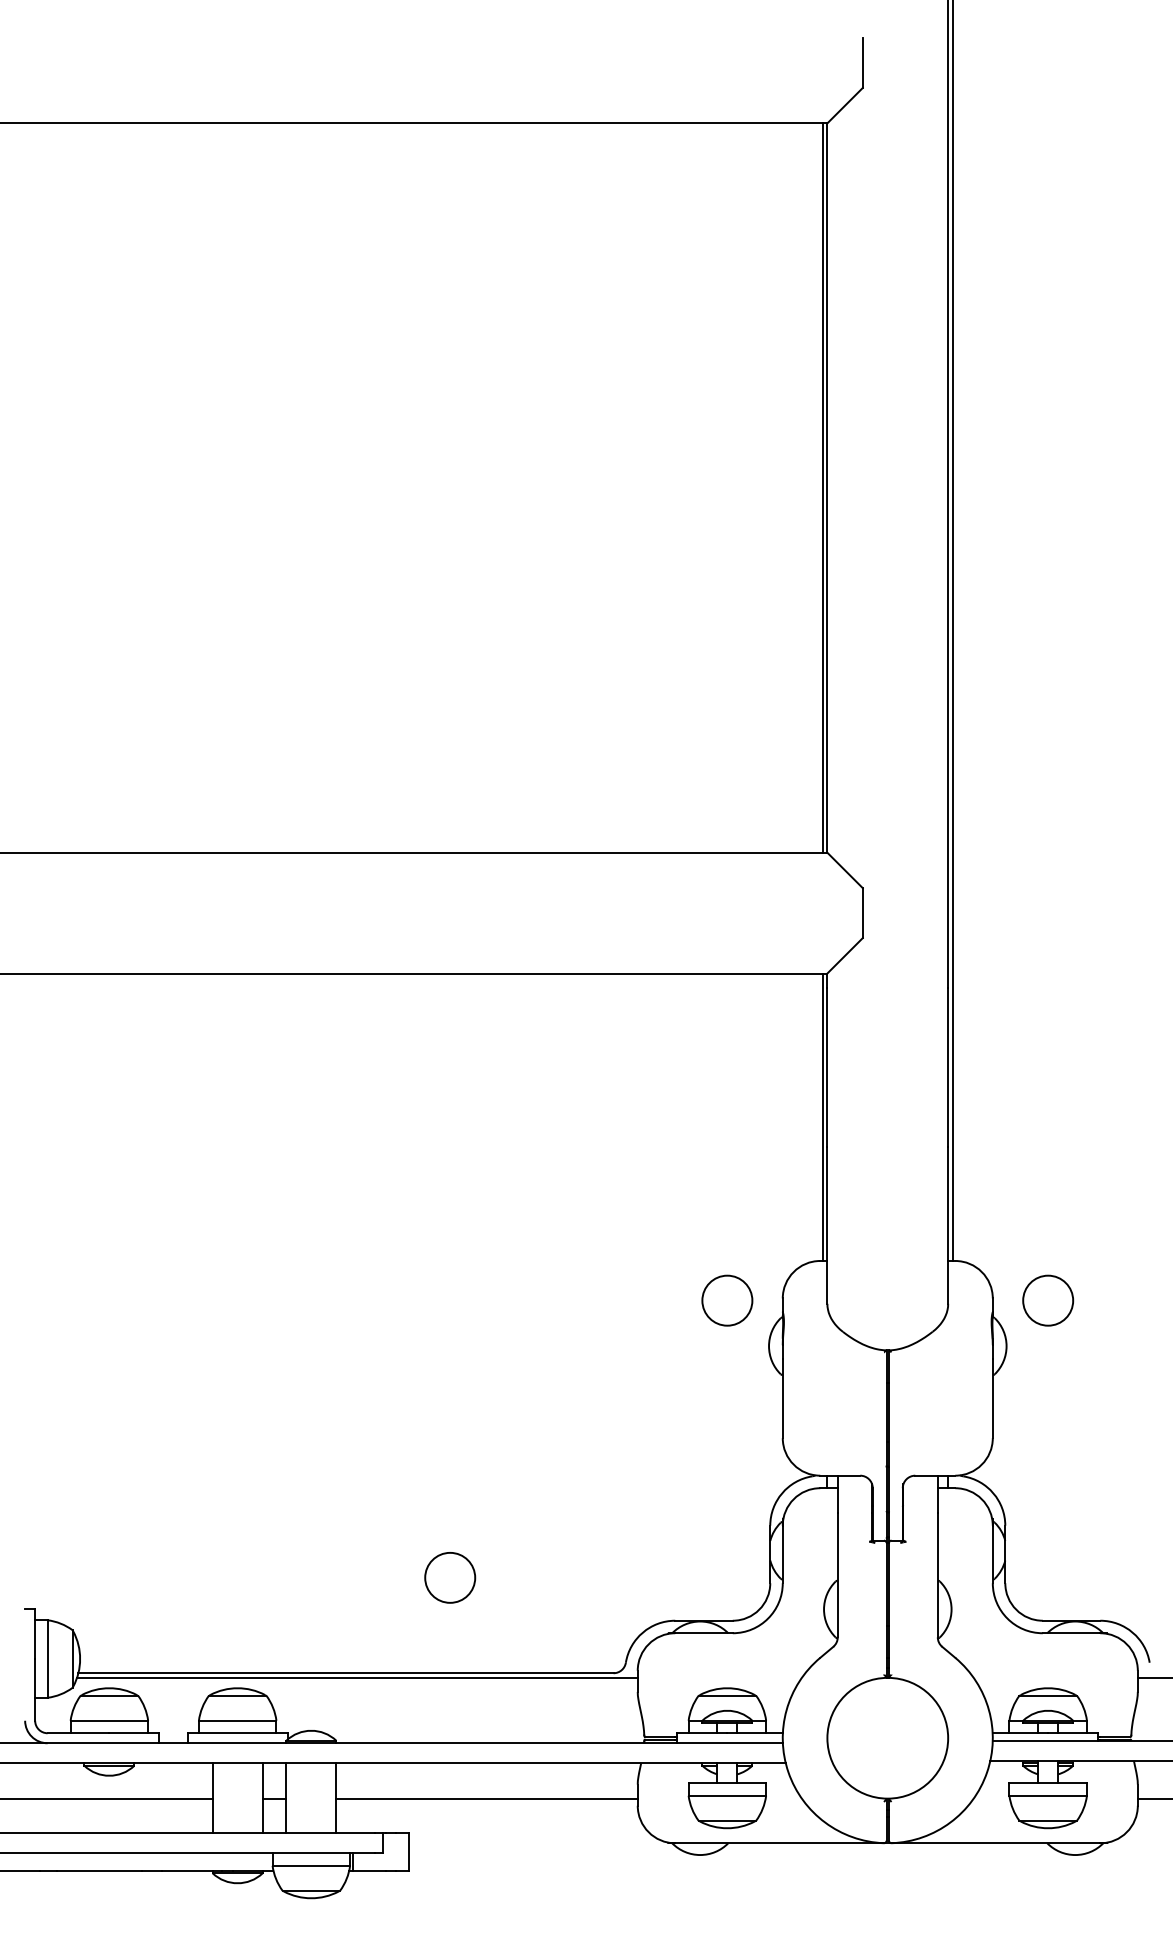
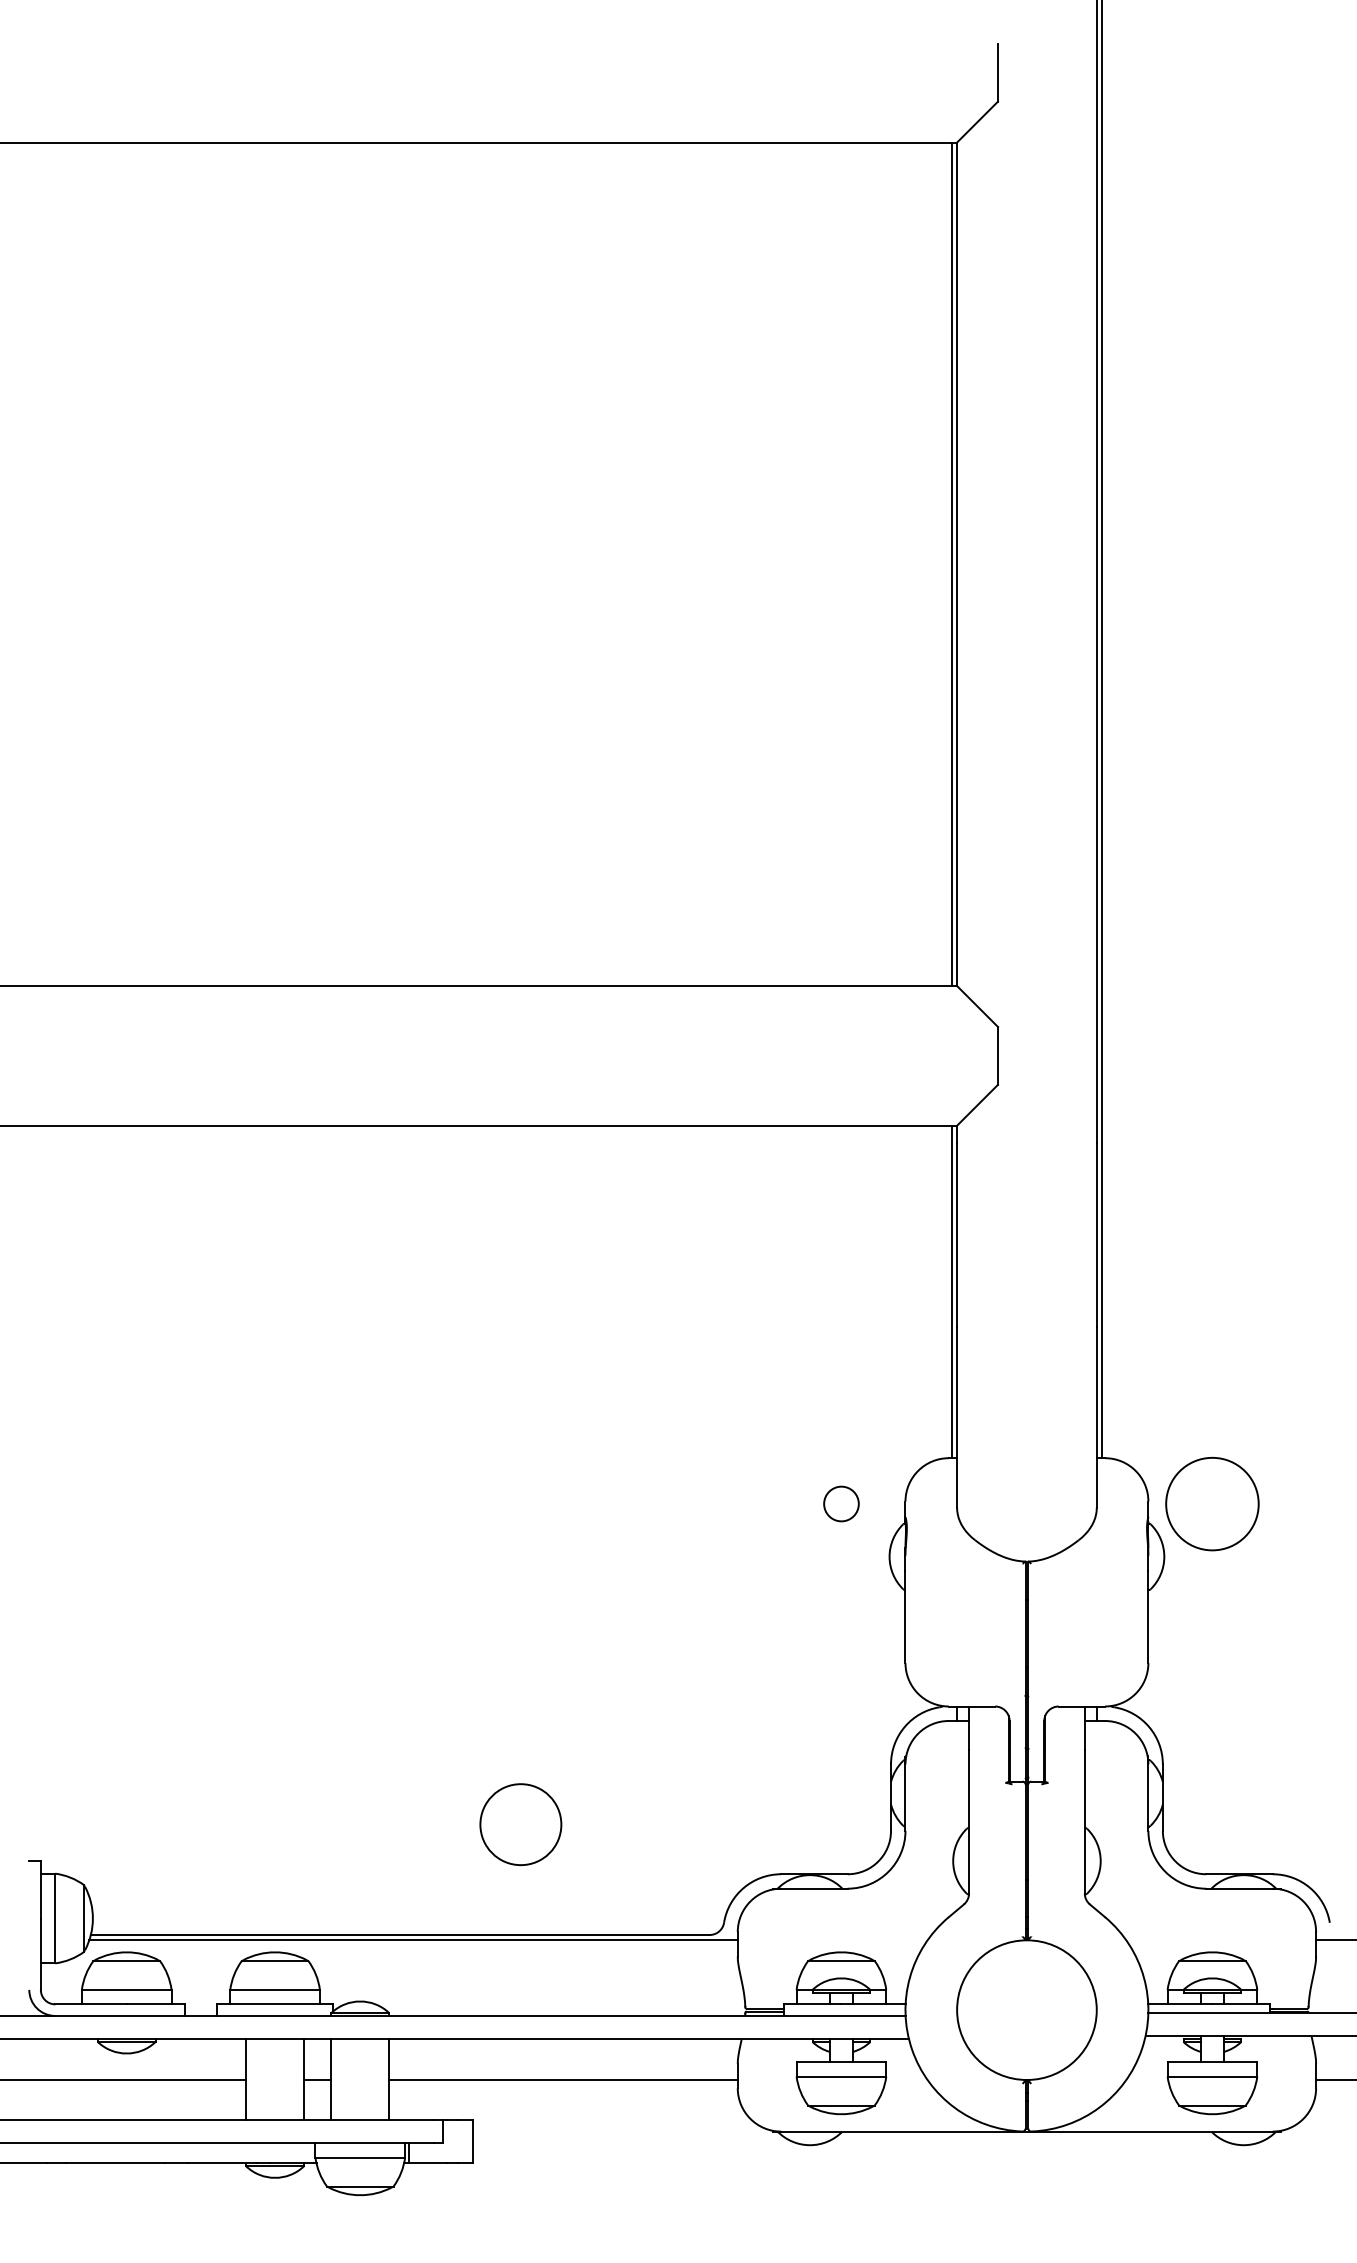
circle: (727, 1300) -> (841, 1503), size x0.6
circle: (1048, 1300) -> (1212, 1503), size x1.6
circle: (450, 1577) -> (521, 1824), size x1.4

